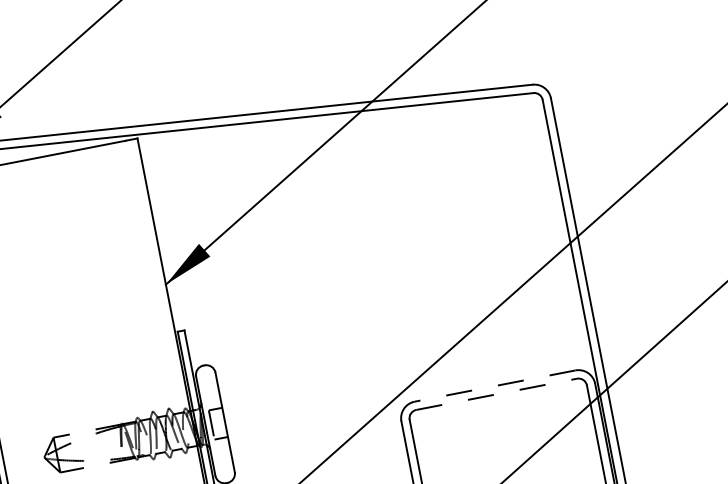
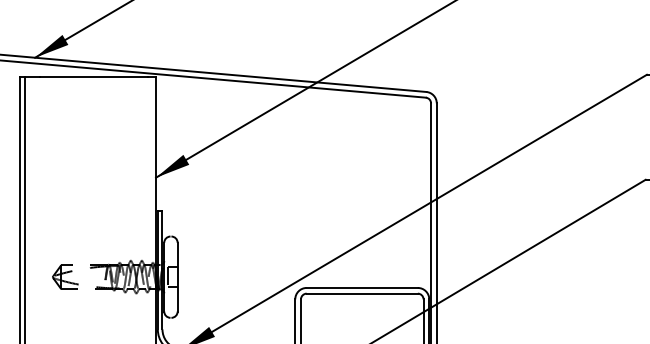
line: (495, 385) -> (362, 287), dashed -> solid
line: (496, 394) -> (362, 293), dashed -> solid

